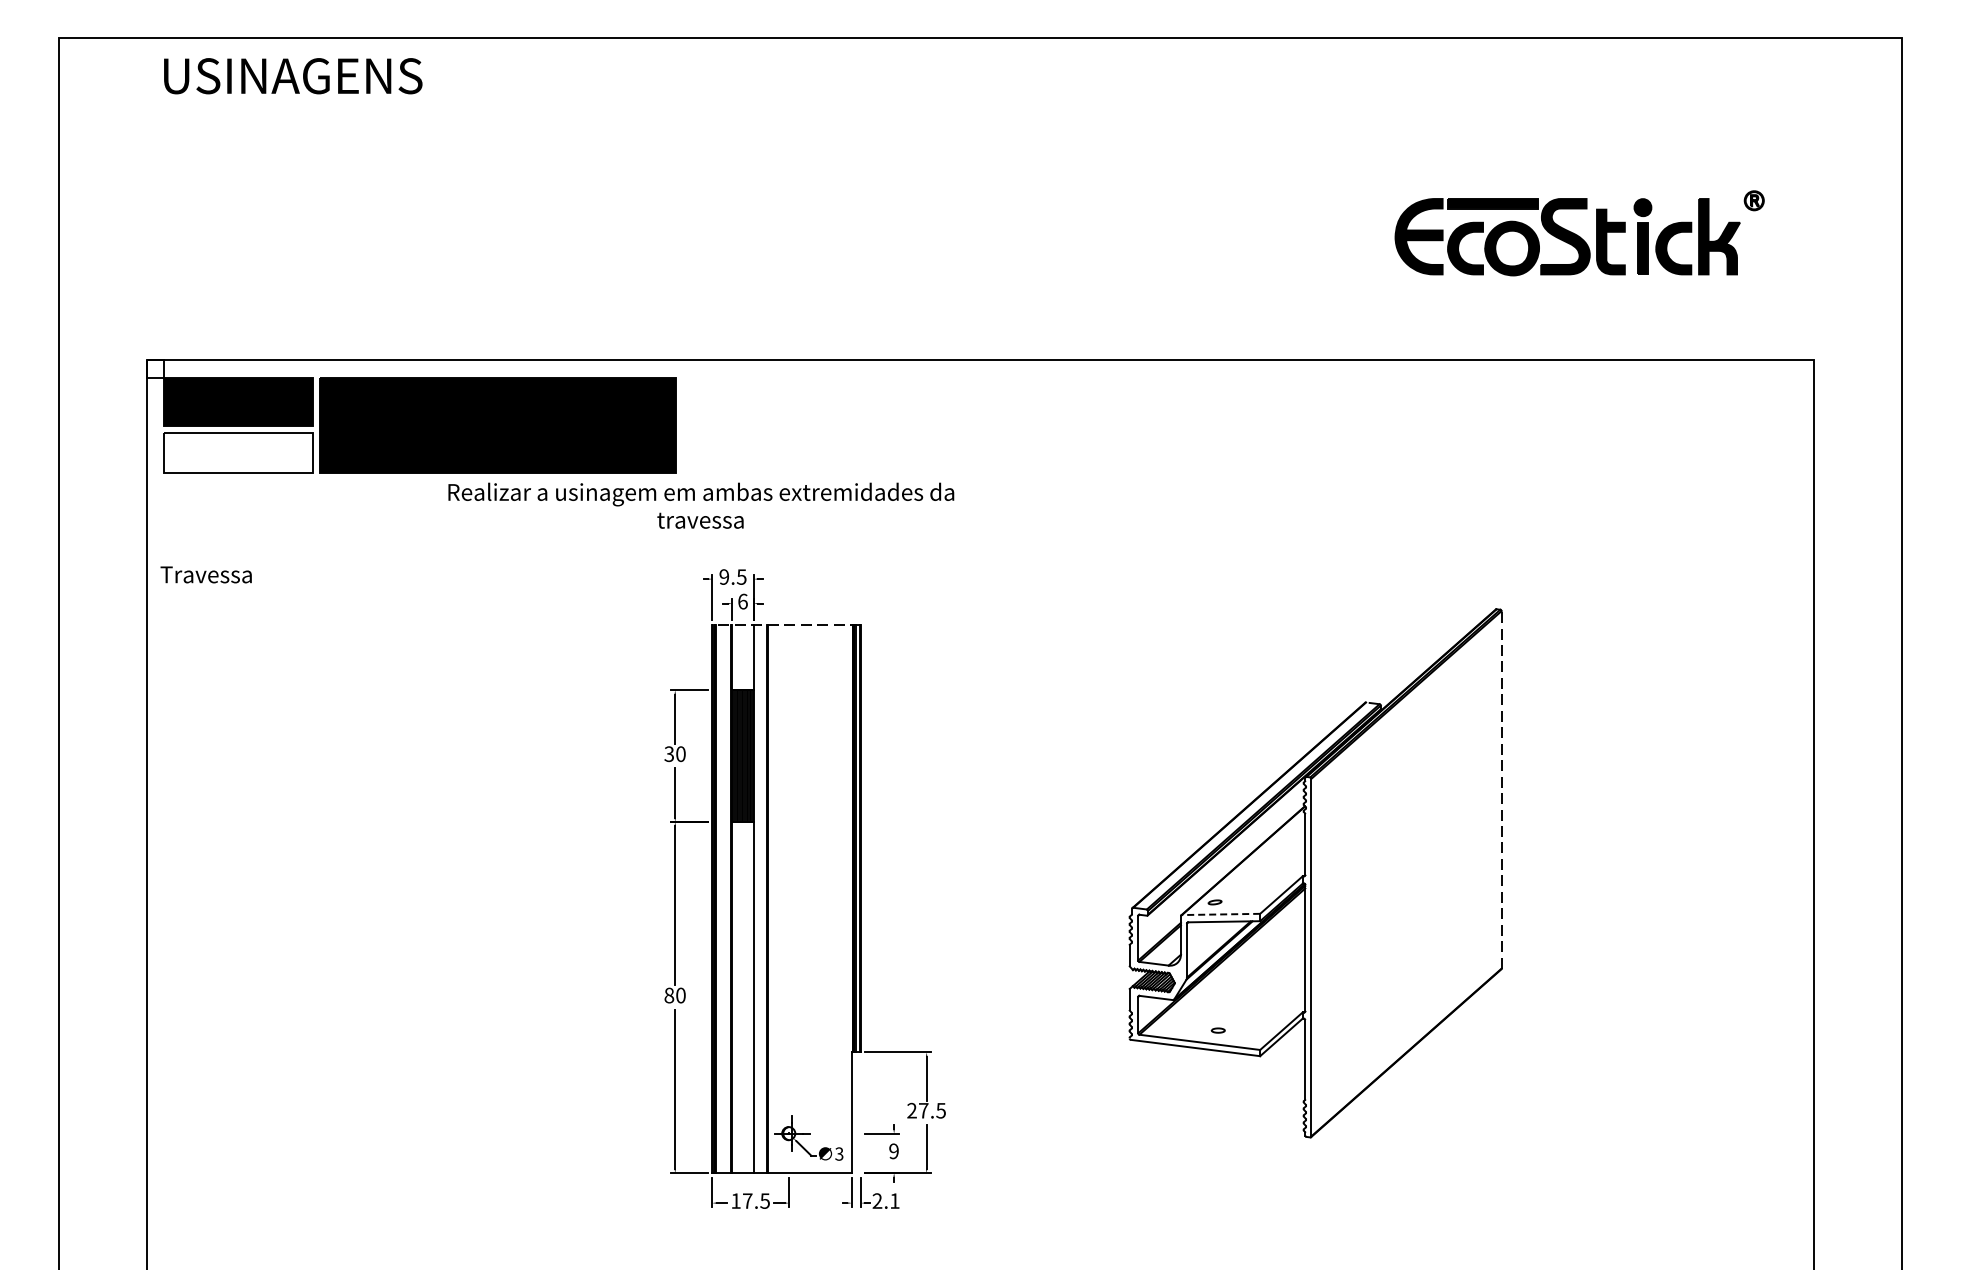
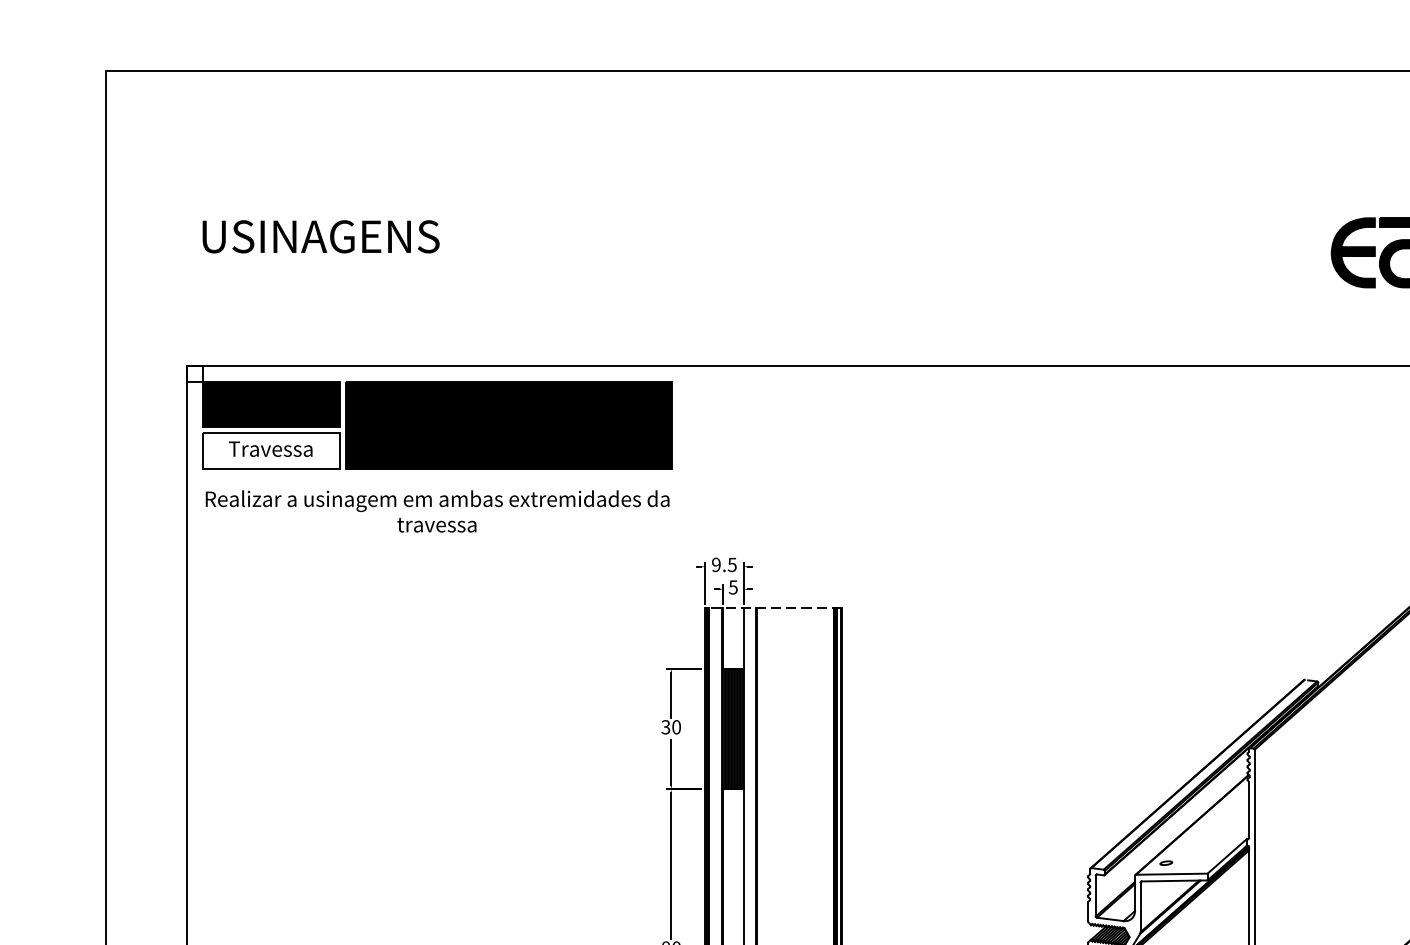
text: (293, 76) -> (321, 237), moved
text: (701, 505) -> (437, 511), moved
text: (205, 574) -> (270, 448), moved
text: (742, 601) -> (733, 587), 6 -> 5
line: (1220, 914) -> (1171, 874), dashed -> solid

